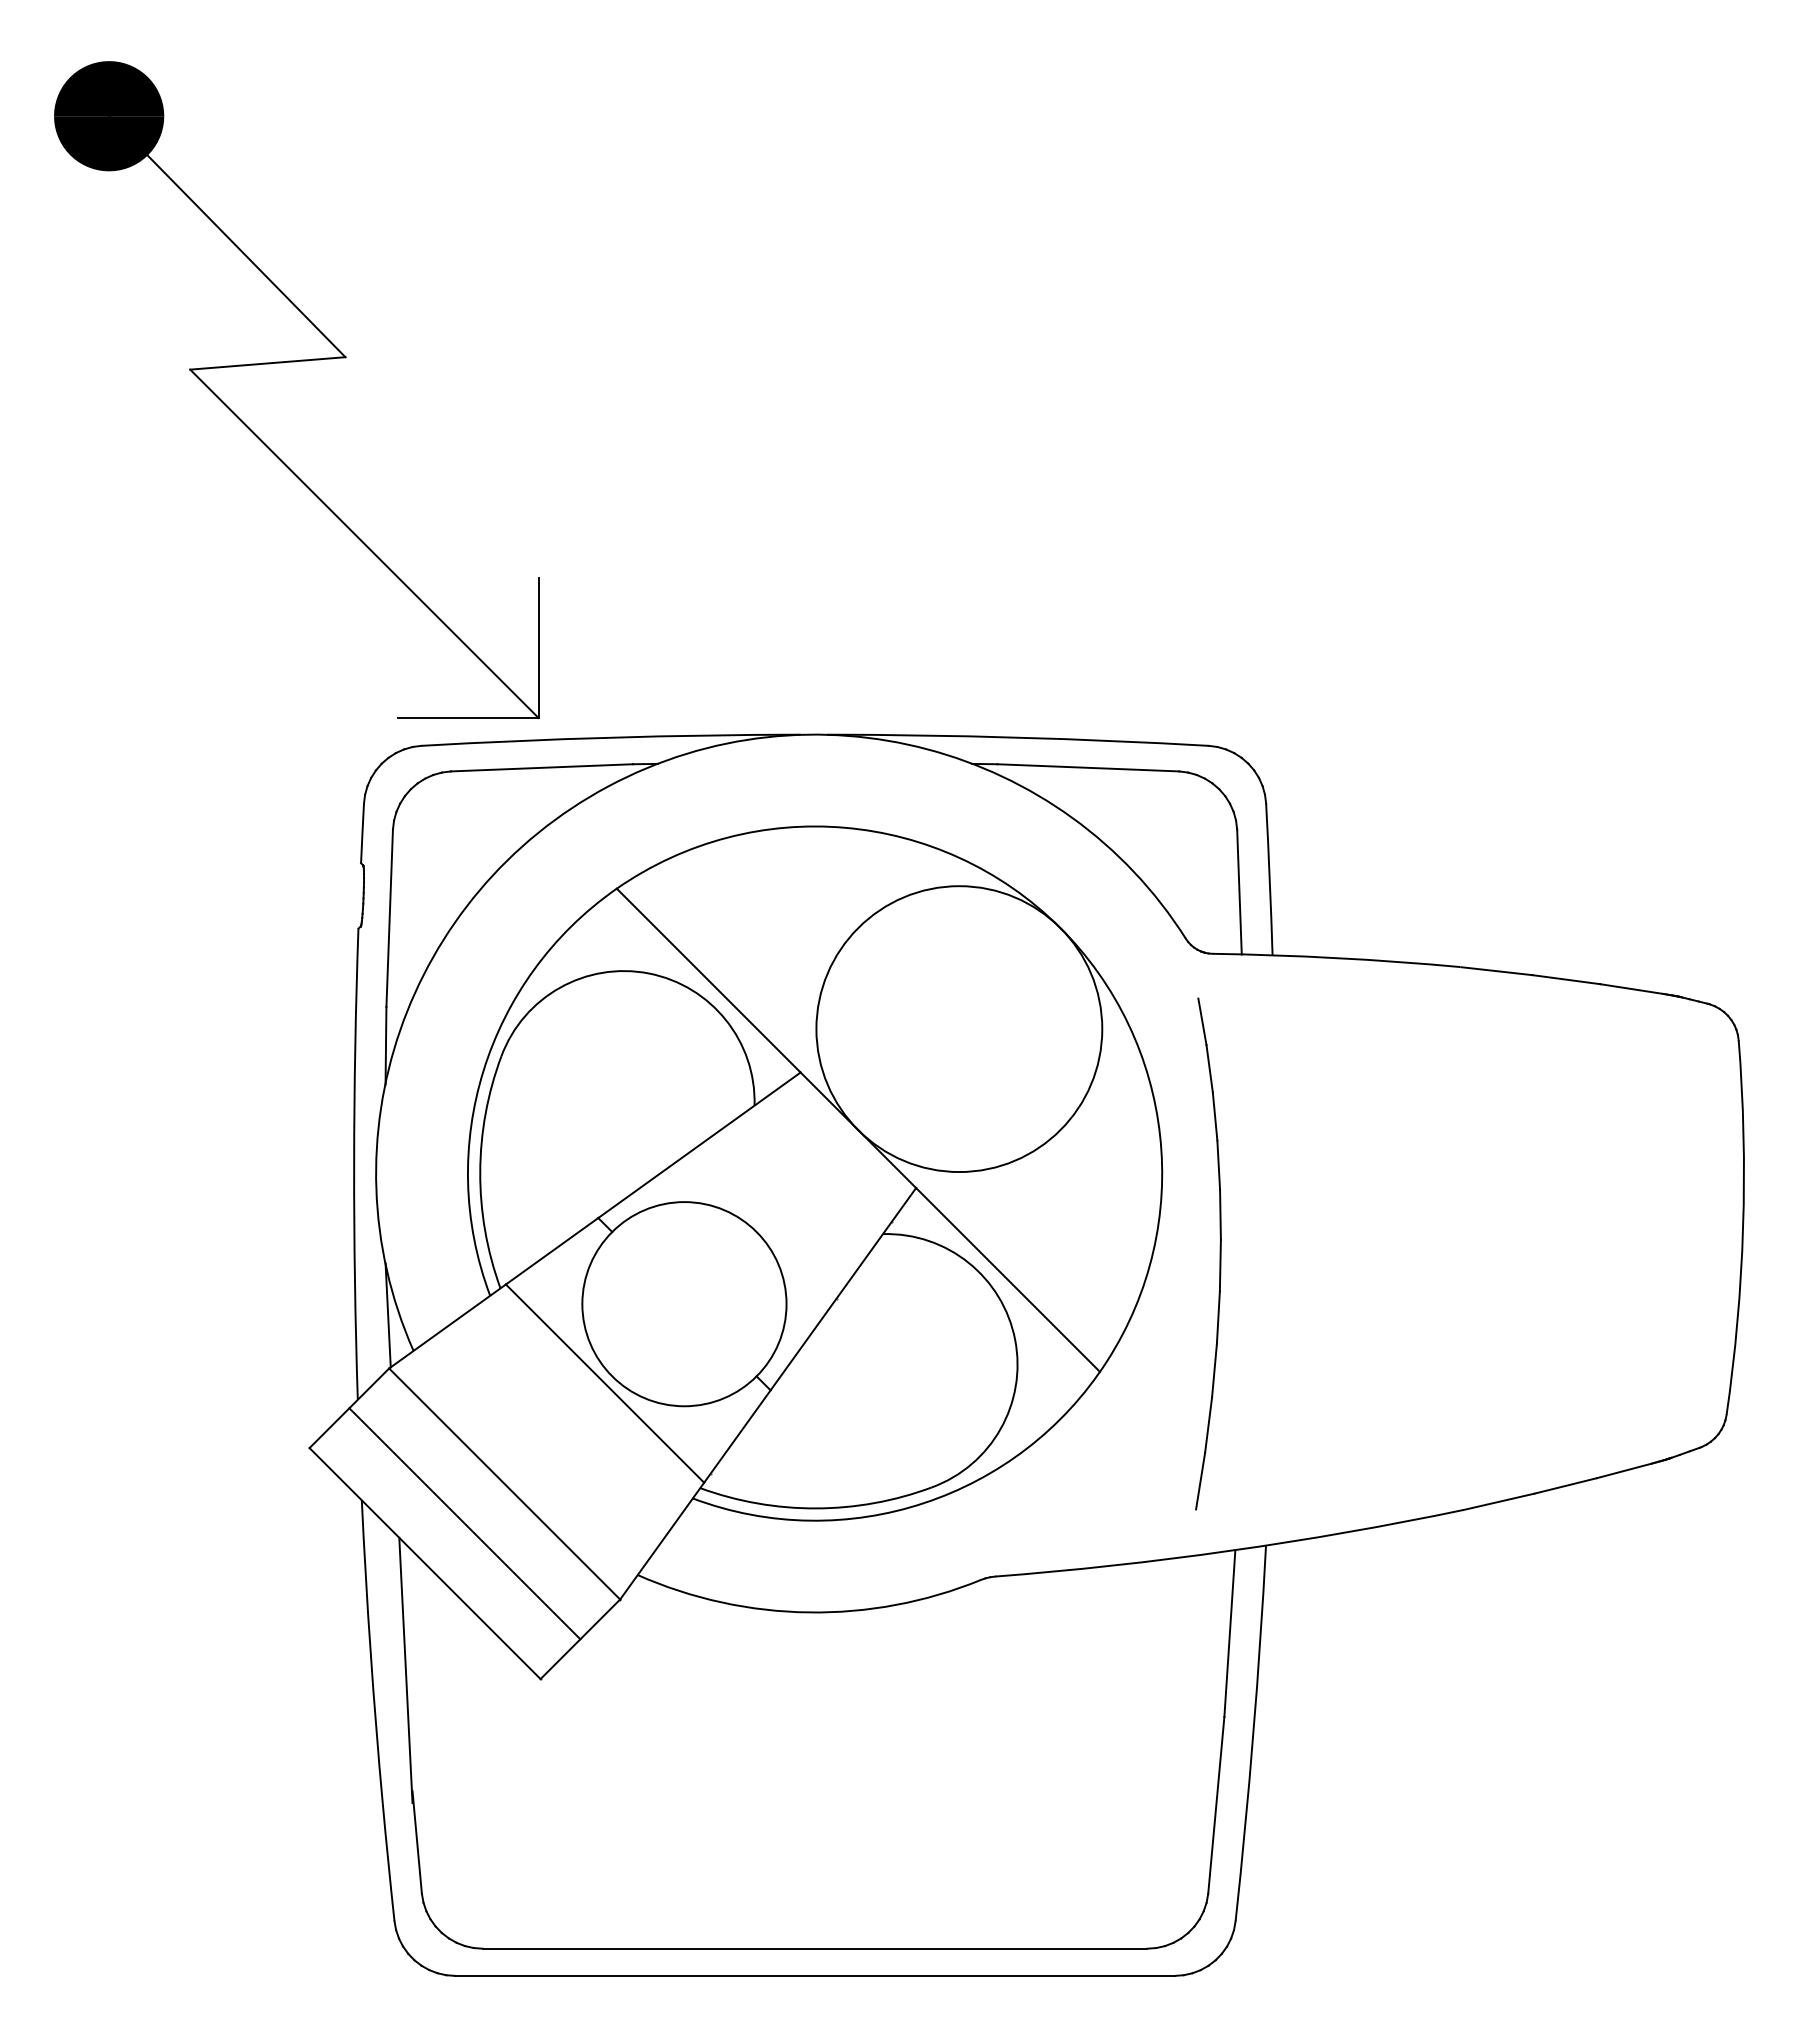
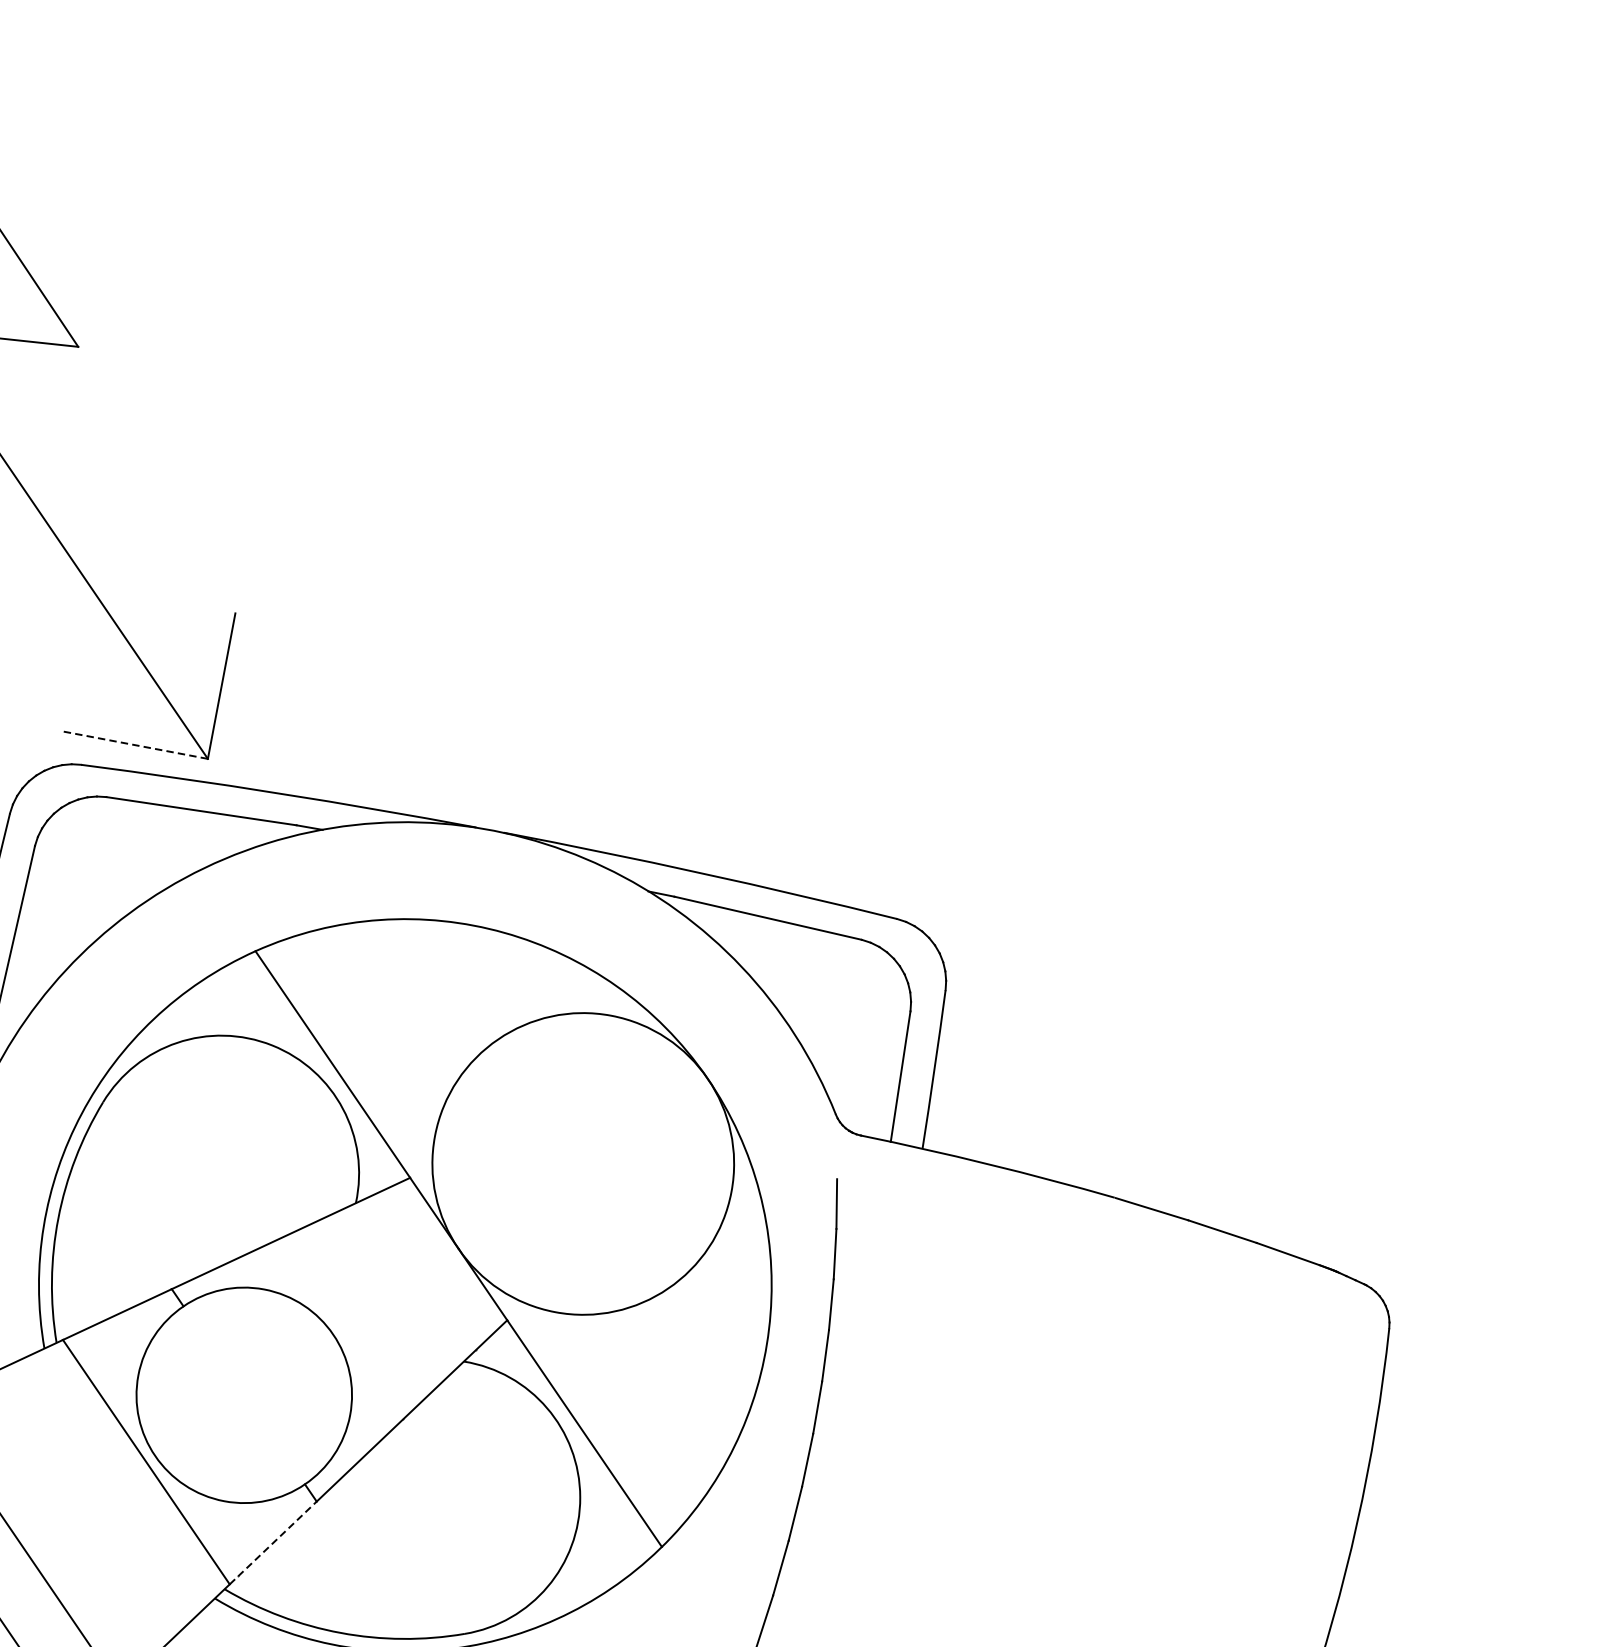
line: (467, 718) -> (134, 745), solid -> dashed
line: (737, 1436) -> (273, 1542), solid -> dashed

